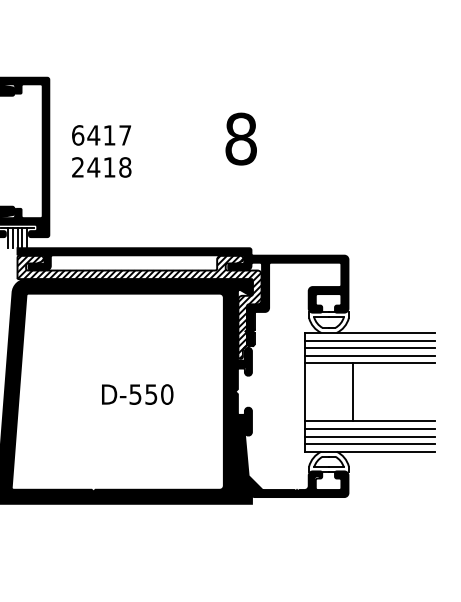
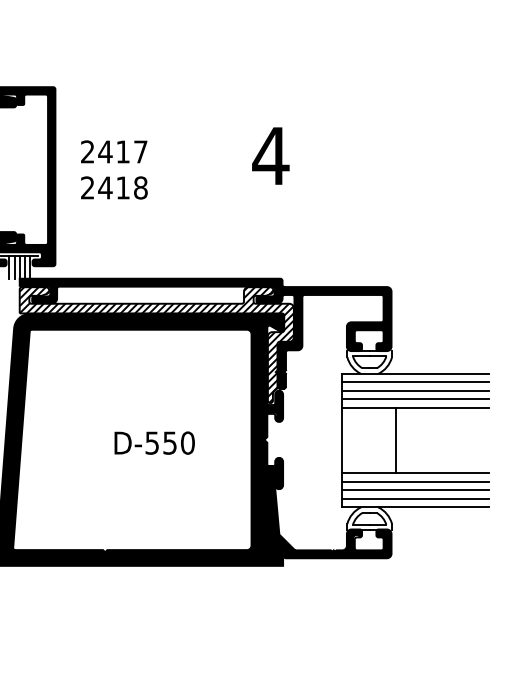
text: (78, 135) -> (88, 152), 6417 -> 2417
text: (240, 138) -> (270, 155), 8 -> 4

